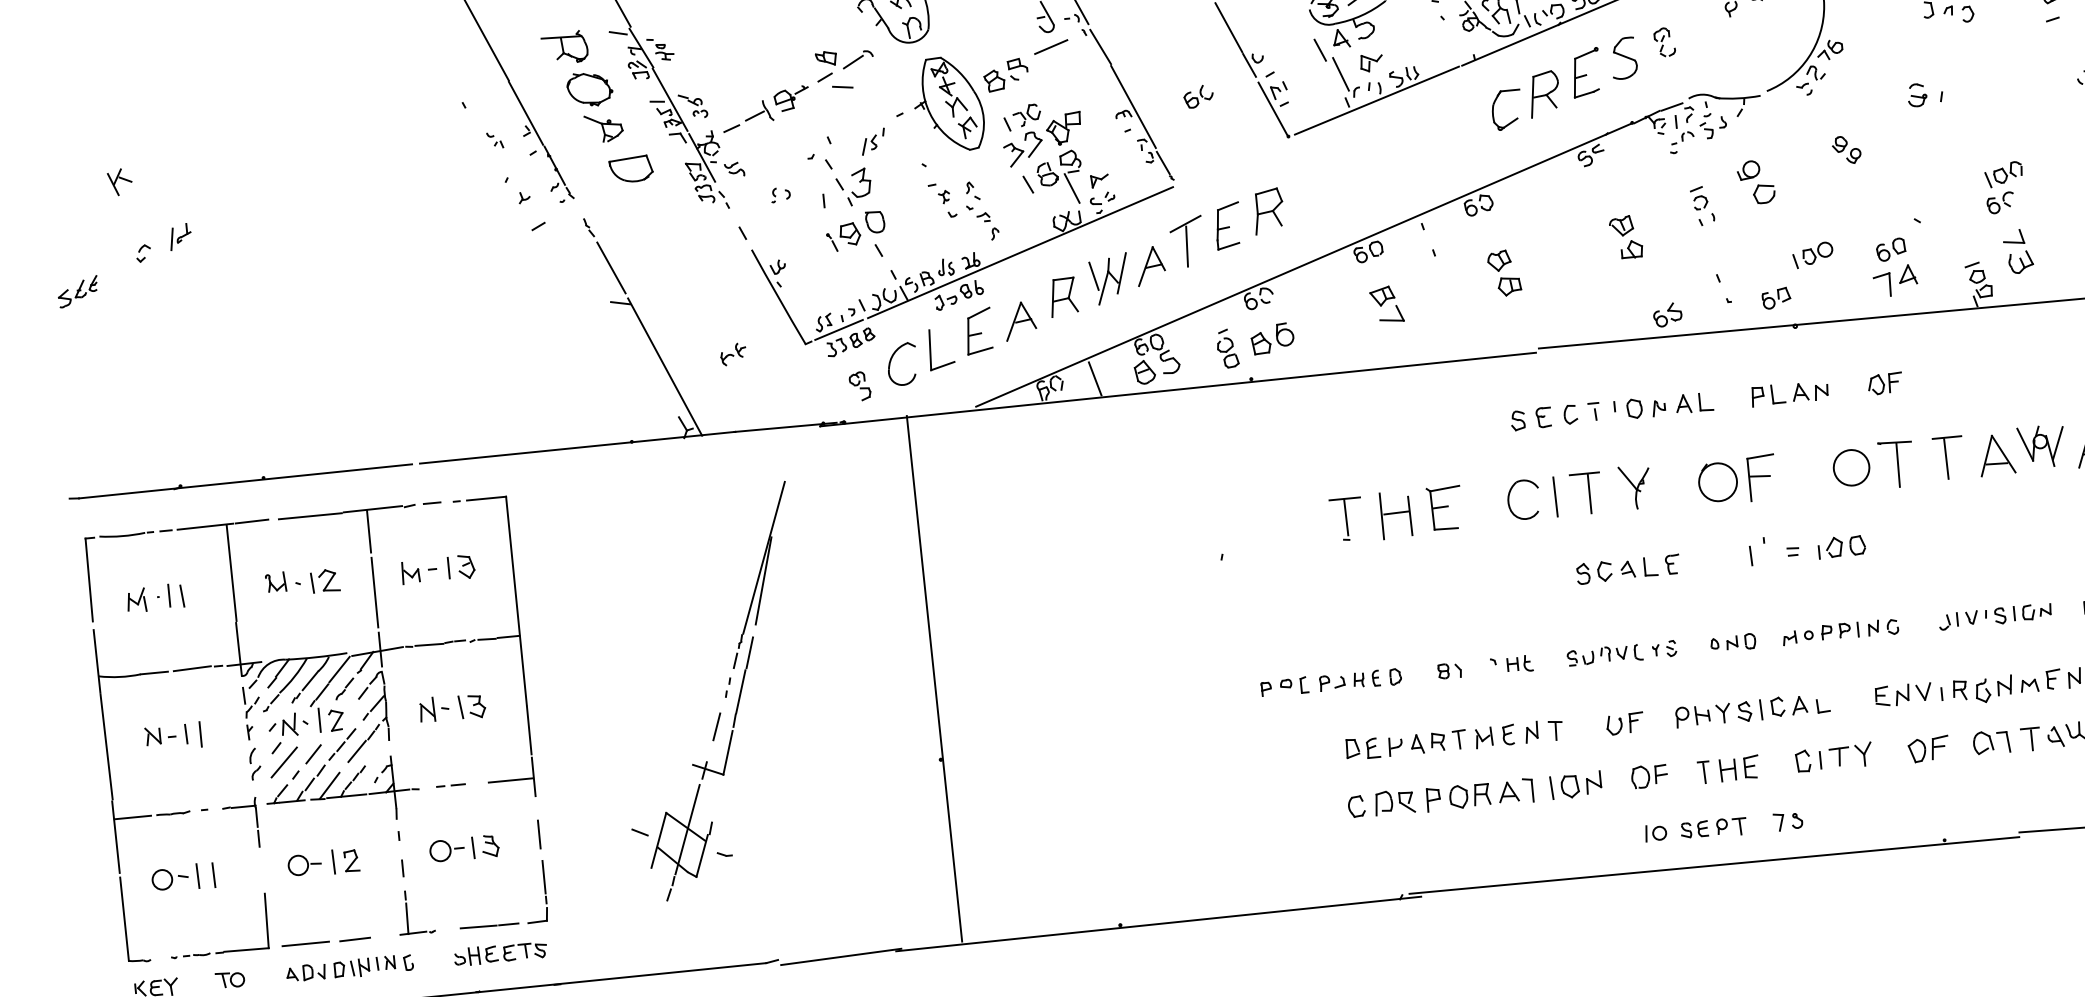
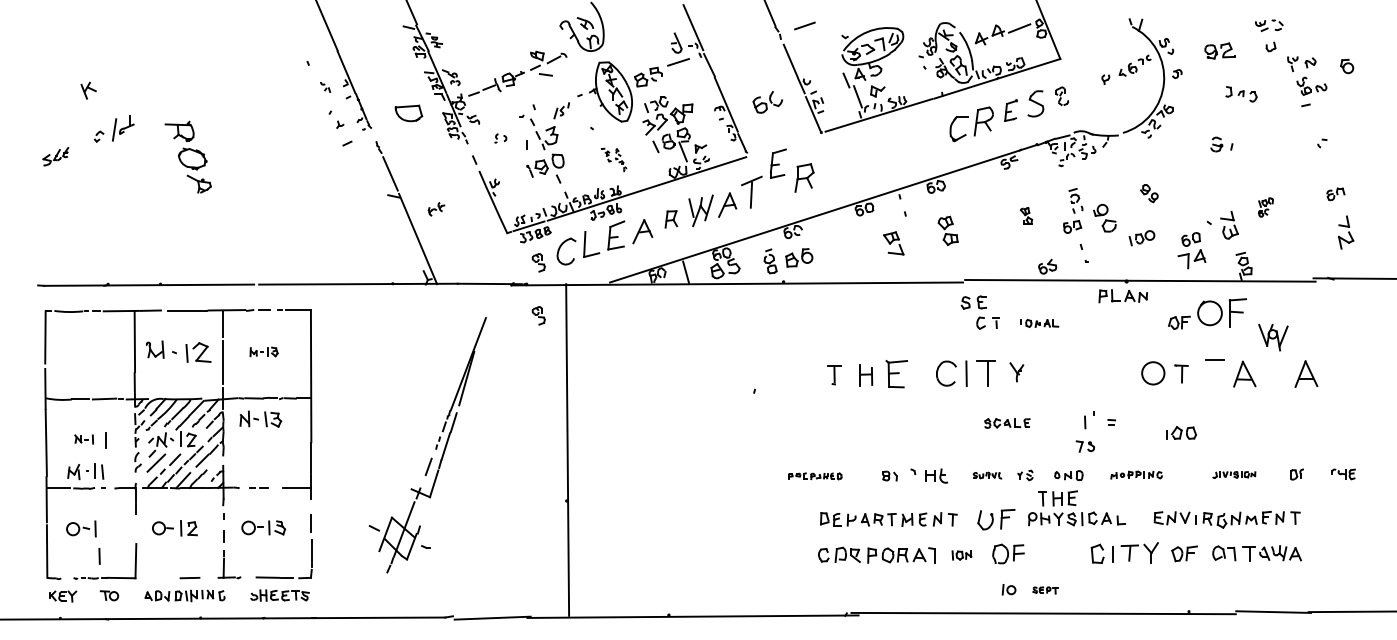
part: (1584, 72) -> (1010, 110), size x0.7
part: (581, 86) -> (187, 156), moved
part: (1198, 95) -> (767, 101), size x1.6
part: (1846, 149) -> (1149, 193), moved
part: (1755, 182) -> (1104, 218), moved
part: (2004, 187) -> (1265, 207), size x0.6
part: (962, 211) -> (613, 159), size x0.6
part: (1226, 225) -> (777, 163), moved
part: (179, 236) -> (122, 128), size x1.6
part: (1626, 236) -> (1026, 215), size x0.6
part: (2018, 251) -> (1229, 225), moved
part: (1064, 297) -> (671, 219), size x0.7
part: (1776, 297) -> (1072, 226), moved
part: (1386, 304) -> (893, 243), moved
part: (733, 354) -> (436, 209), moved
part: (1788, 394) -> (1122, 296), moved
part: (1663, 406) -> (1039, 323), size x0.6
part: (1530, 418) -> (973, 302), moved
part: (2041, 446) -> (1273, 337), moved
line: (1945, 458) -> (1212, 373), removed
part: (1896, 463) -> (1181, 373), size x0.6
part: (867, 469) -> (538, 315), added
part: (1736, 479) -> (1221, 312), moved
part: (1634, 487) -> (1016, 372), size x0.7
part: (1395, 515) -> (865, 375), size x0.7
part: (1346, 519) -> (834, 375), size x0.7
part: (1841, 545) -> (1181, 432), moved
part: (437, 569) -> (263, 351), size x0.6
part: (1628, 569) -> (1007, 423), size x0.7
part: (302, 581) -> (178, 351), size x1.4
part: (155, 597) -> (85, 471), moved
part: (1995, 615) -> (1234, 474), size x0.6
part: (1840, 630) -> (1136, 474), size x0.7
part: (1604, 655) -> (987, 475), size x0.6
part: (1510, 664) -> (928, 475), size x1.4
part: (1331, 682) -> (815, 476), size x0.6
part: (452, 706) -> (260, 418), moved
part: (1625, 723) -> (996, 519), size x1.6
part: (165, 736) -> (83, 439), size x0.7
part: (1833, 757) -> (1124, 553), size x1.4
part: (1727, 769) -> (1057, 498), moved
part: (1649, 775) -> (1008, 553), size x1.4
part: (1575, 785) -> (961, 555), size x0.6
part: (1786, 821) -> (1084, 446), moved
part: (1713, 828) -> (1045, 590), size x0.6
line: (213, 875) -> (99, 556), moved
line: (305, 943) -> (158, 577), removed

